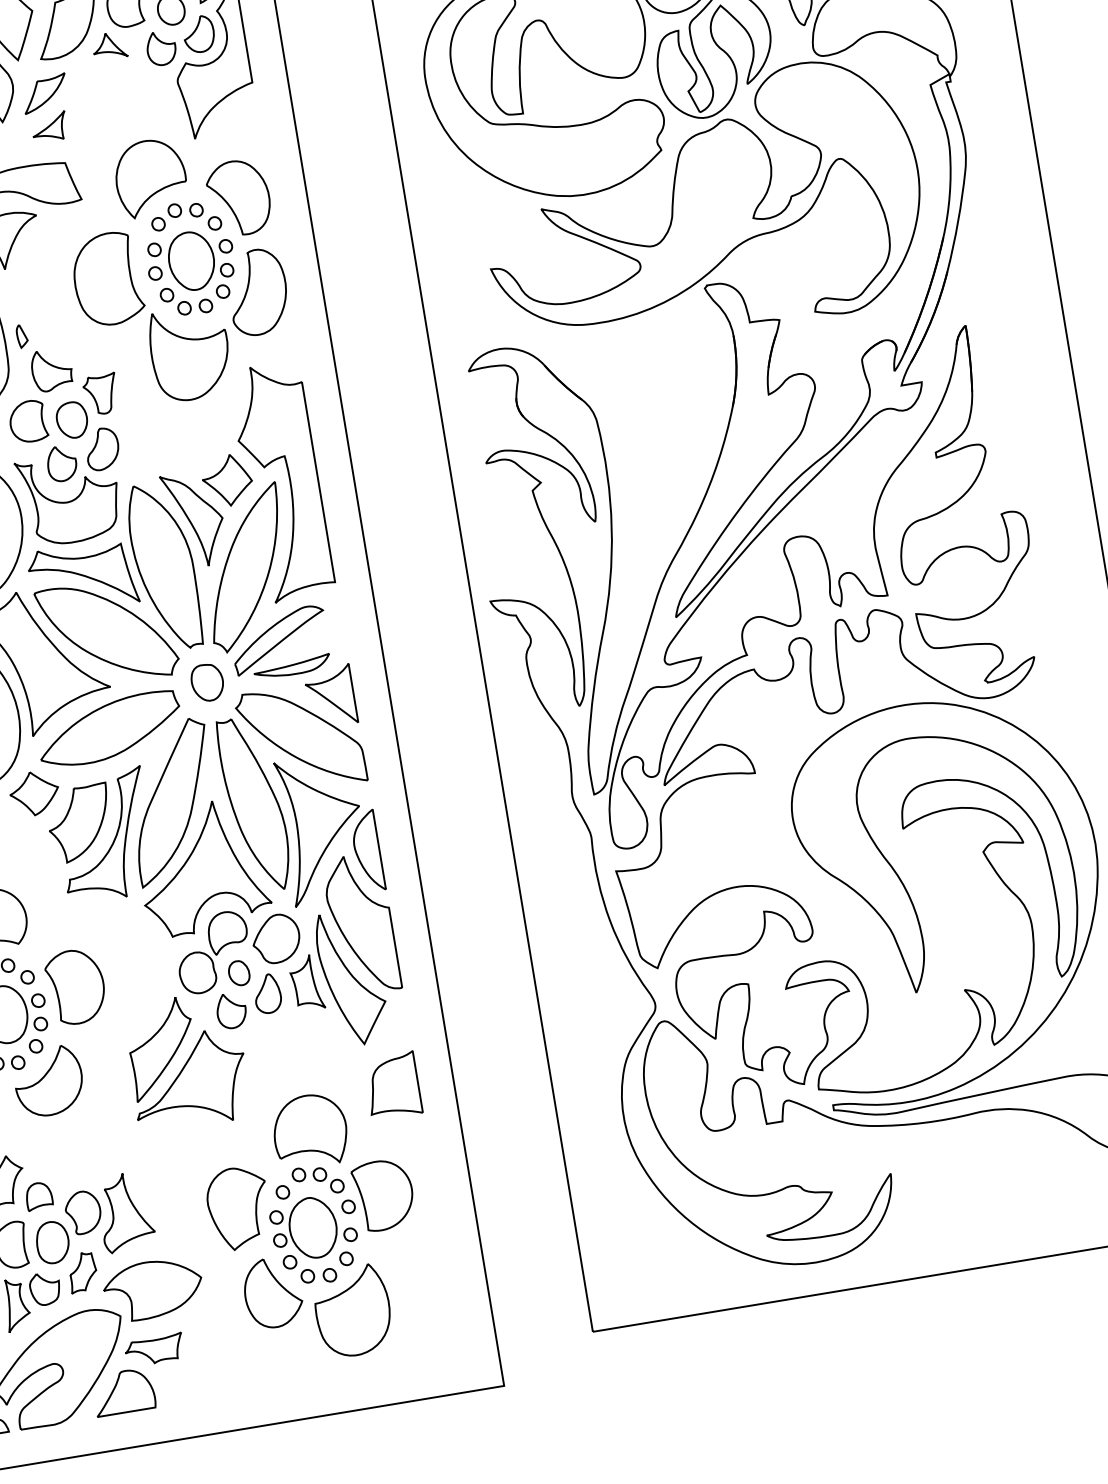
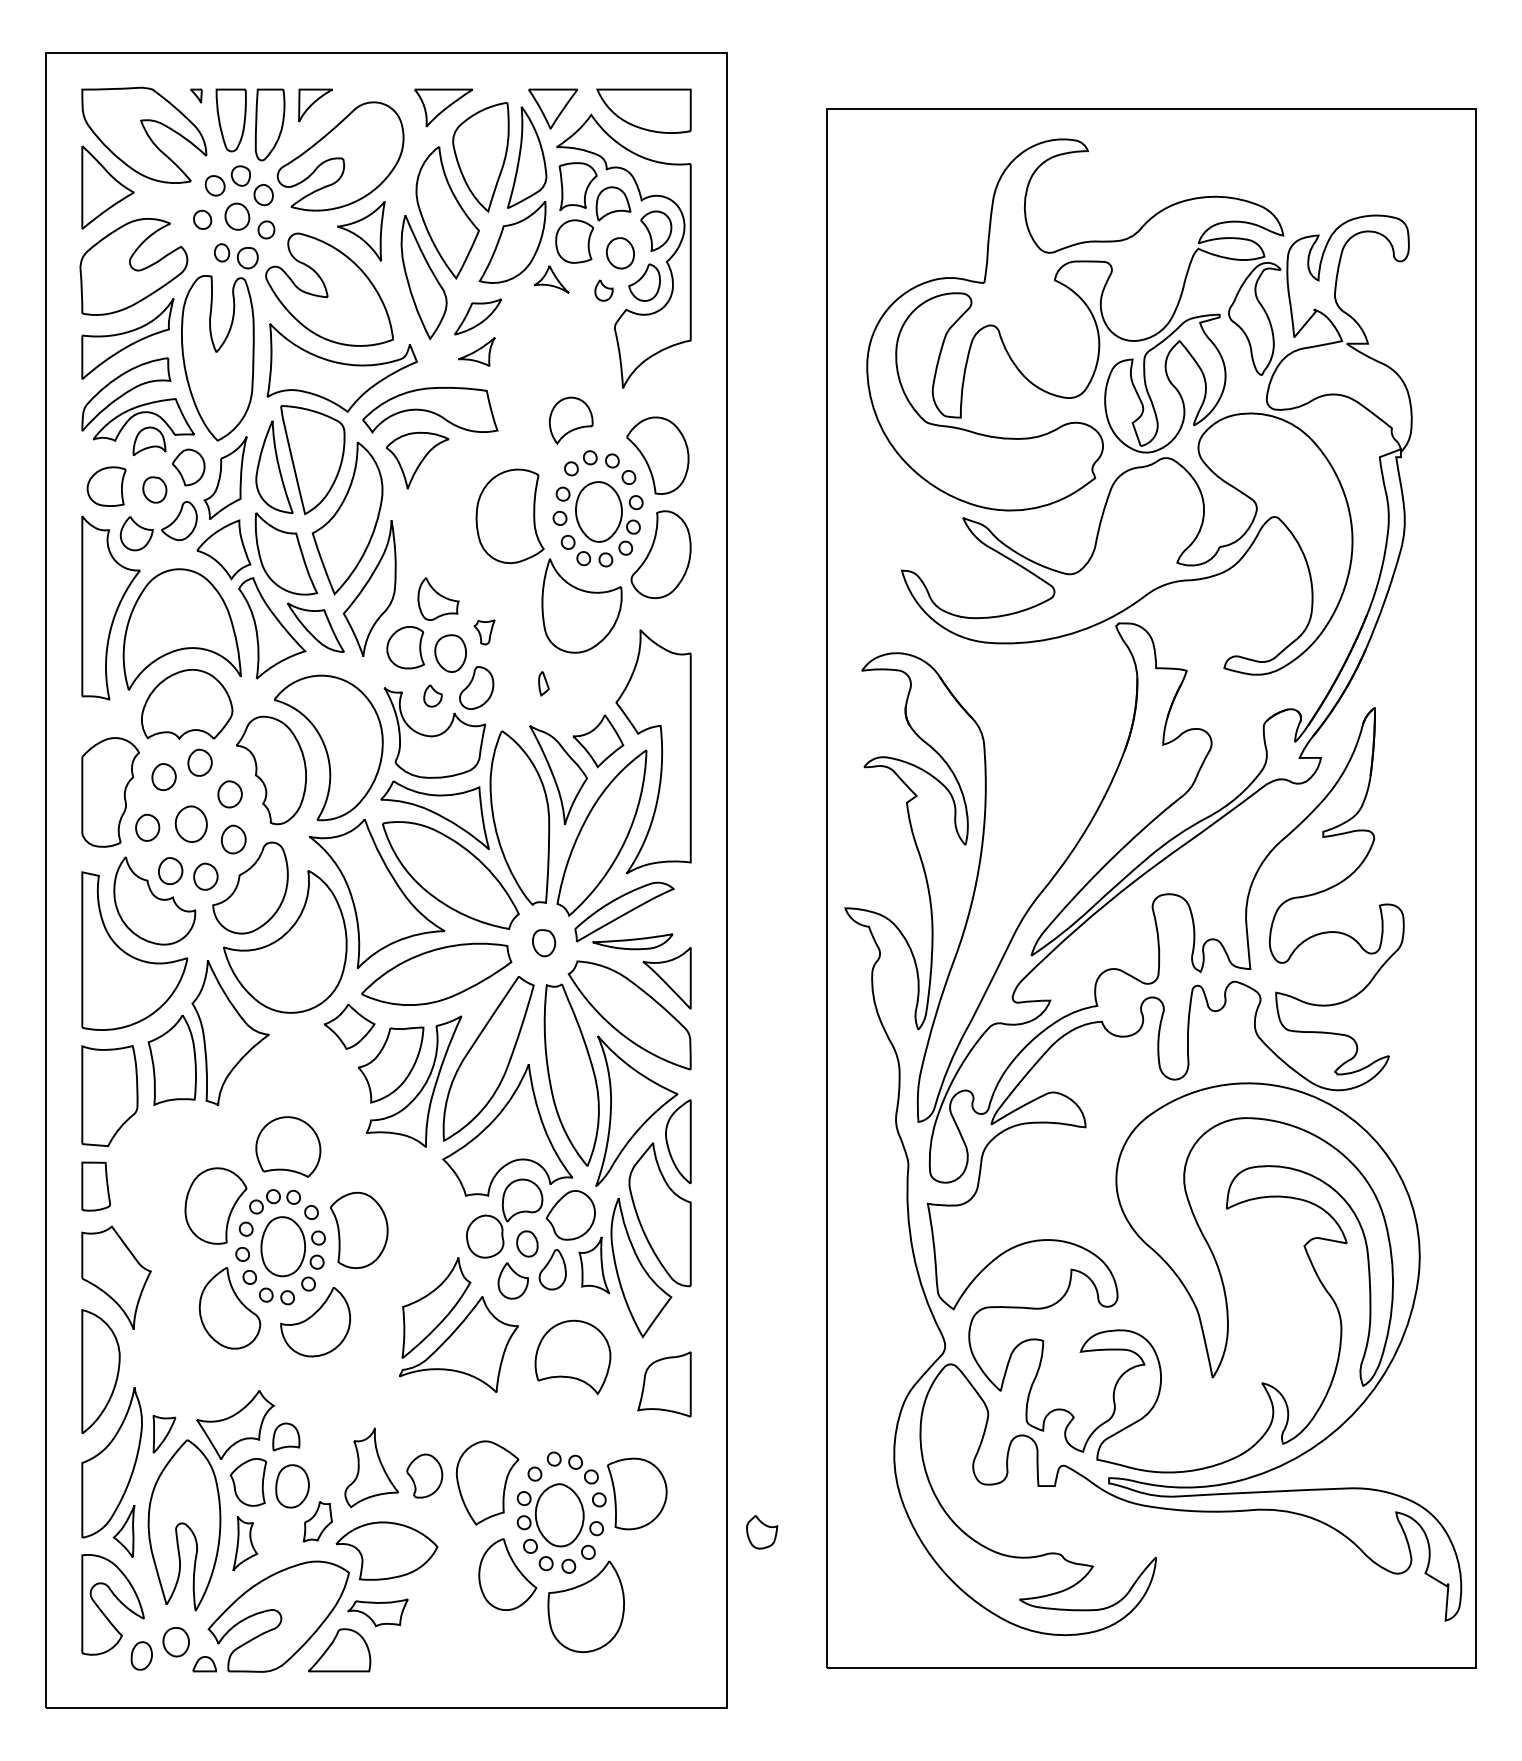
part: (160, 48) -> (603, 290), size x0.6
part: (149, 178) -> (570, 420), size x0.6
part: (21, 336) -> (543, 683), moved
part: (101, 394) -> (484, 632), size x0.6
part: (61, 463) -> (432, 695), size x0.6
part: (206, 682) -> (543, 942), size x0.7
part: (309, 1131) -> (572, 1357), moved
part: (83, 1212) -> (424, 1475), moved
part: (45, 1289) -> (762, 1532), moved

